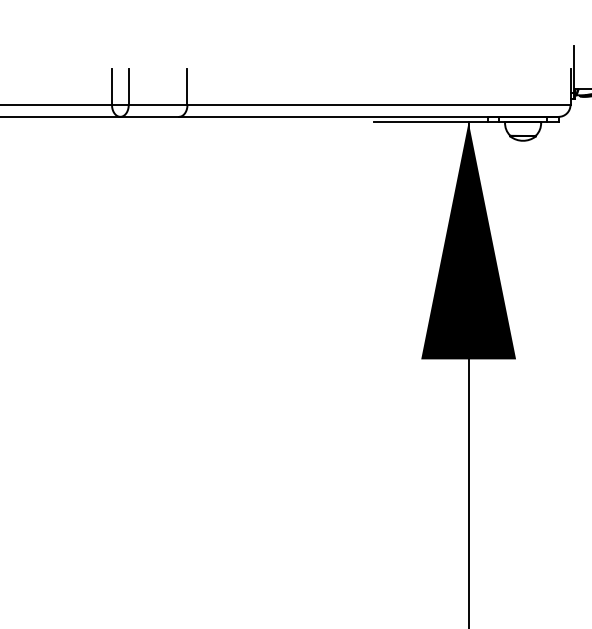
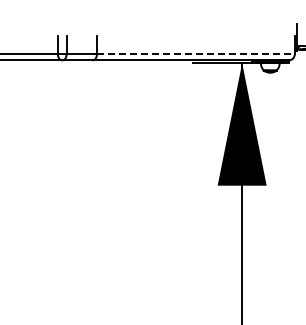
line: (378, 105) -> (195, 54), solid -> dashed

